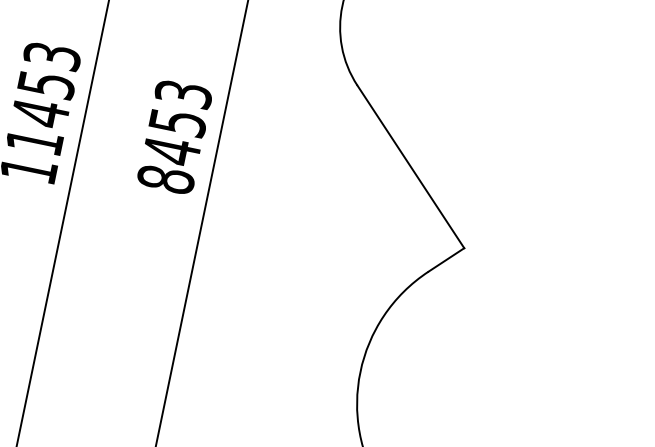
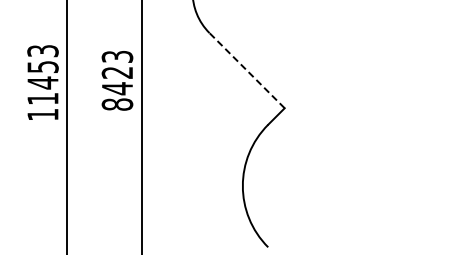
text: (177, 122) -> (117, 72), 8453 -> 8423
line: (409, 166) -> (246, 70), solid -> dashed

